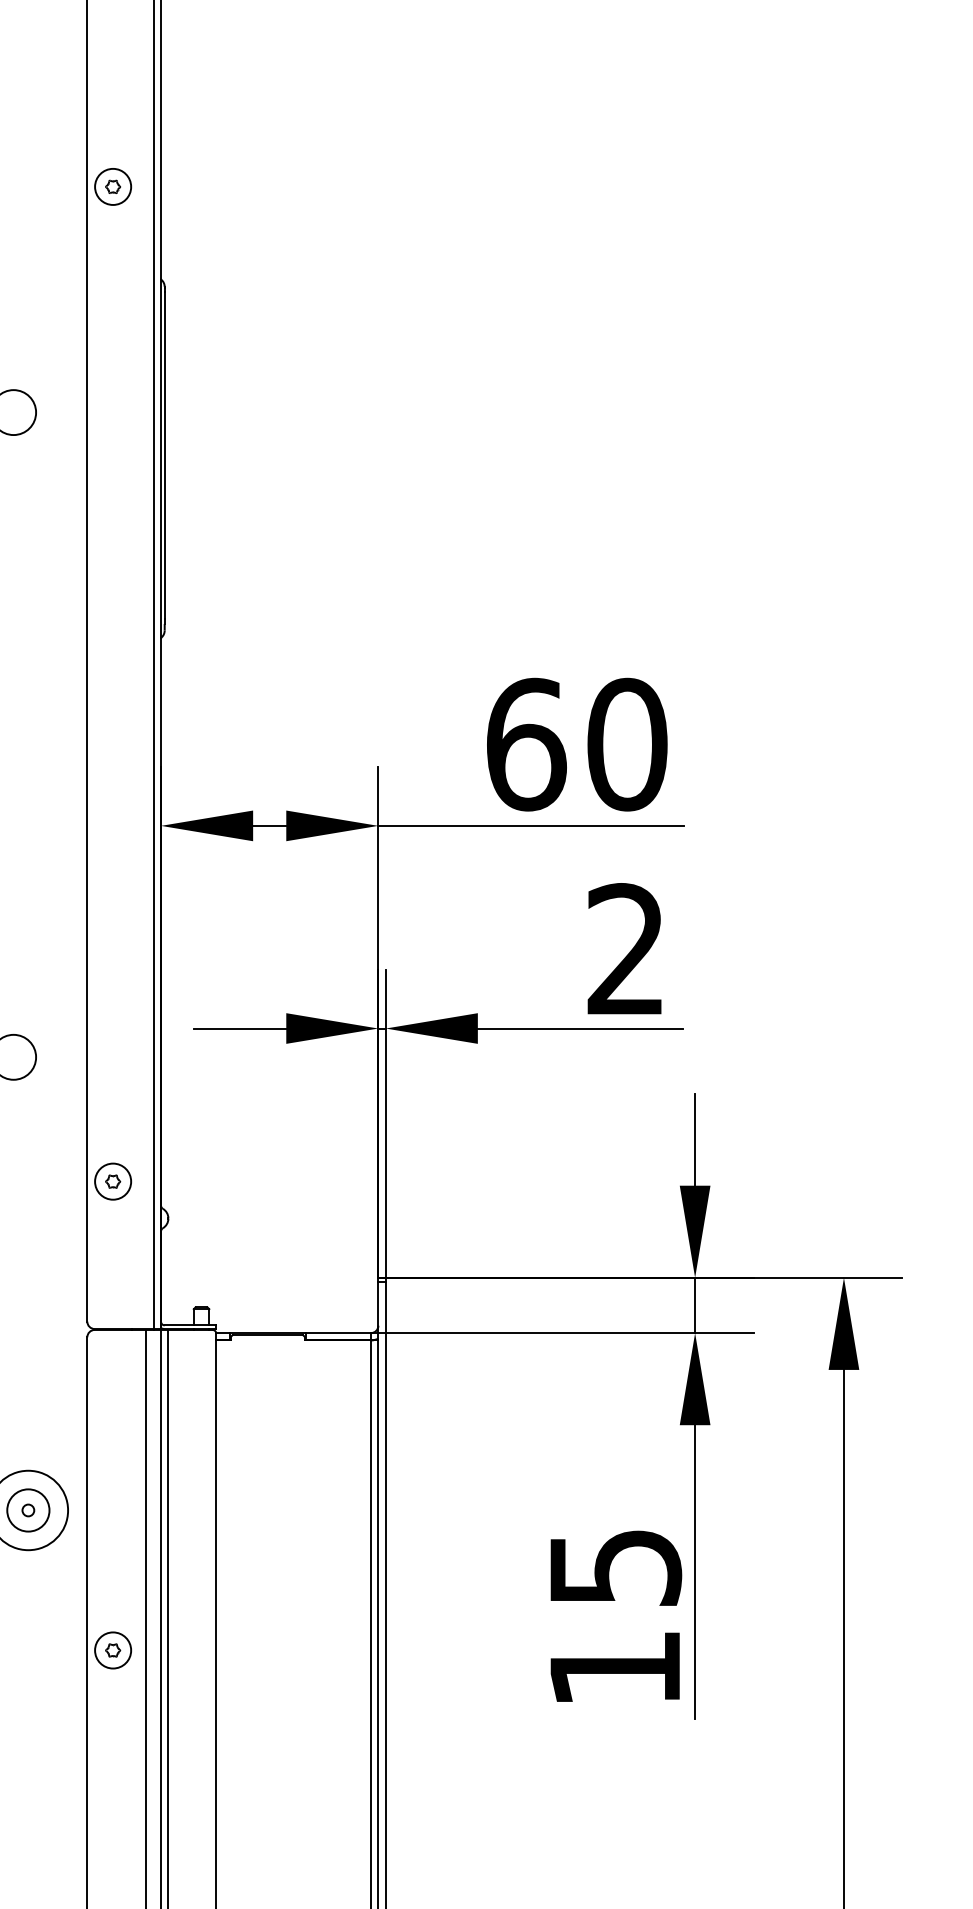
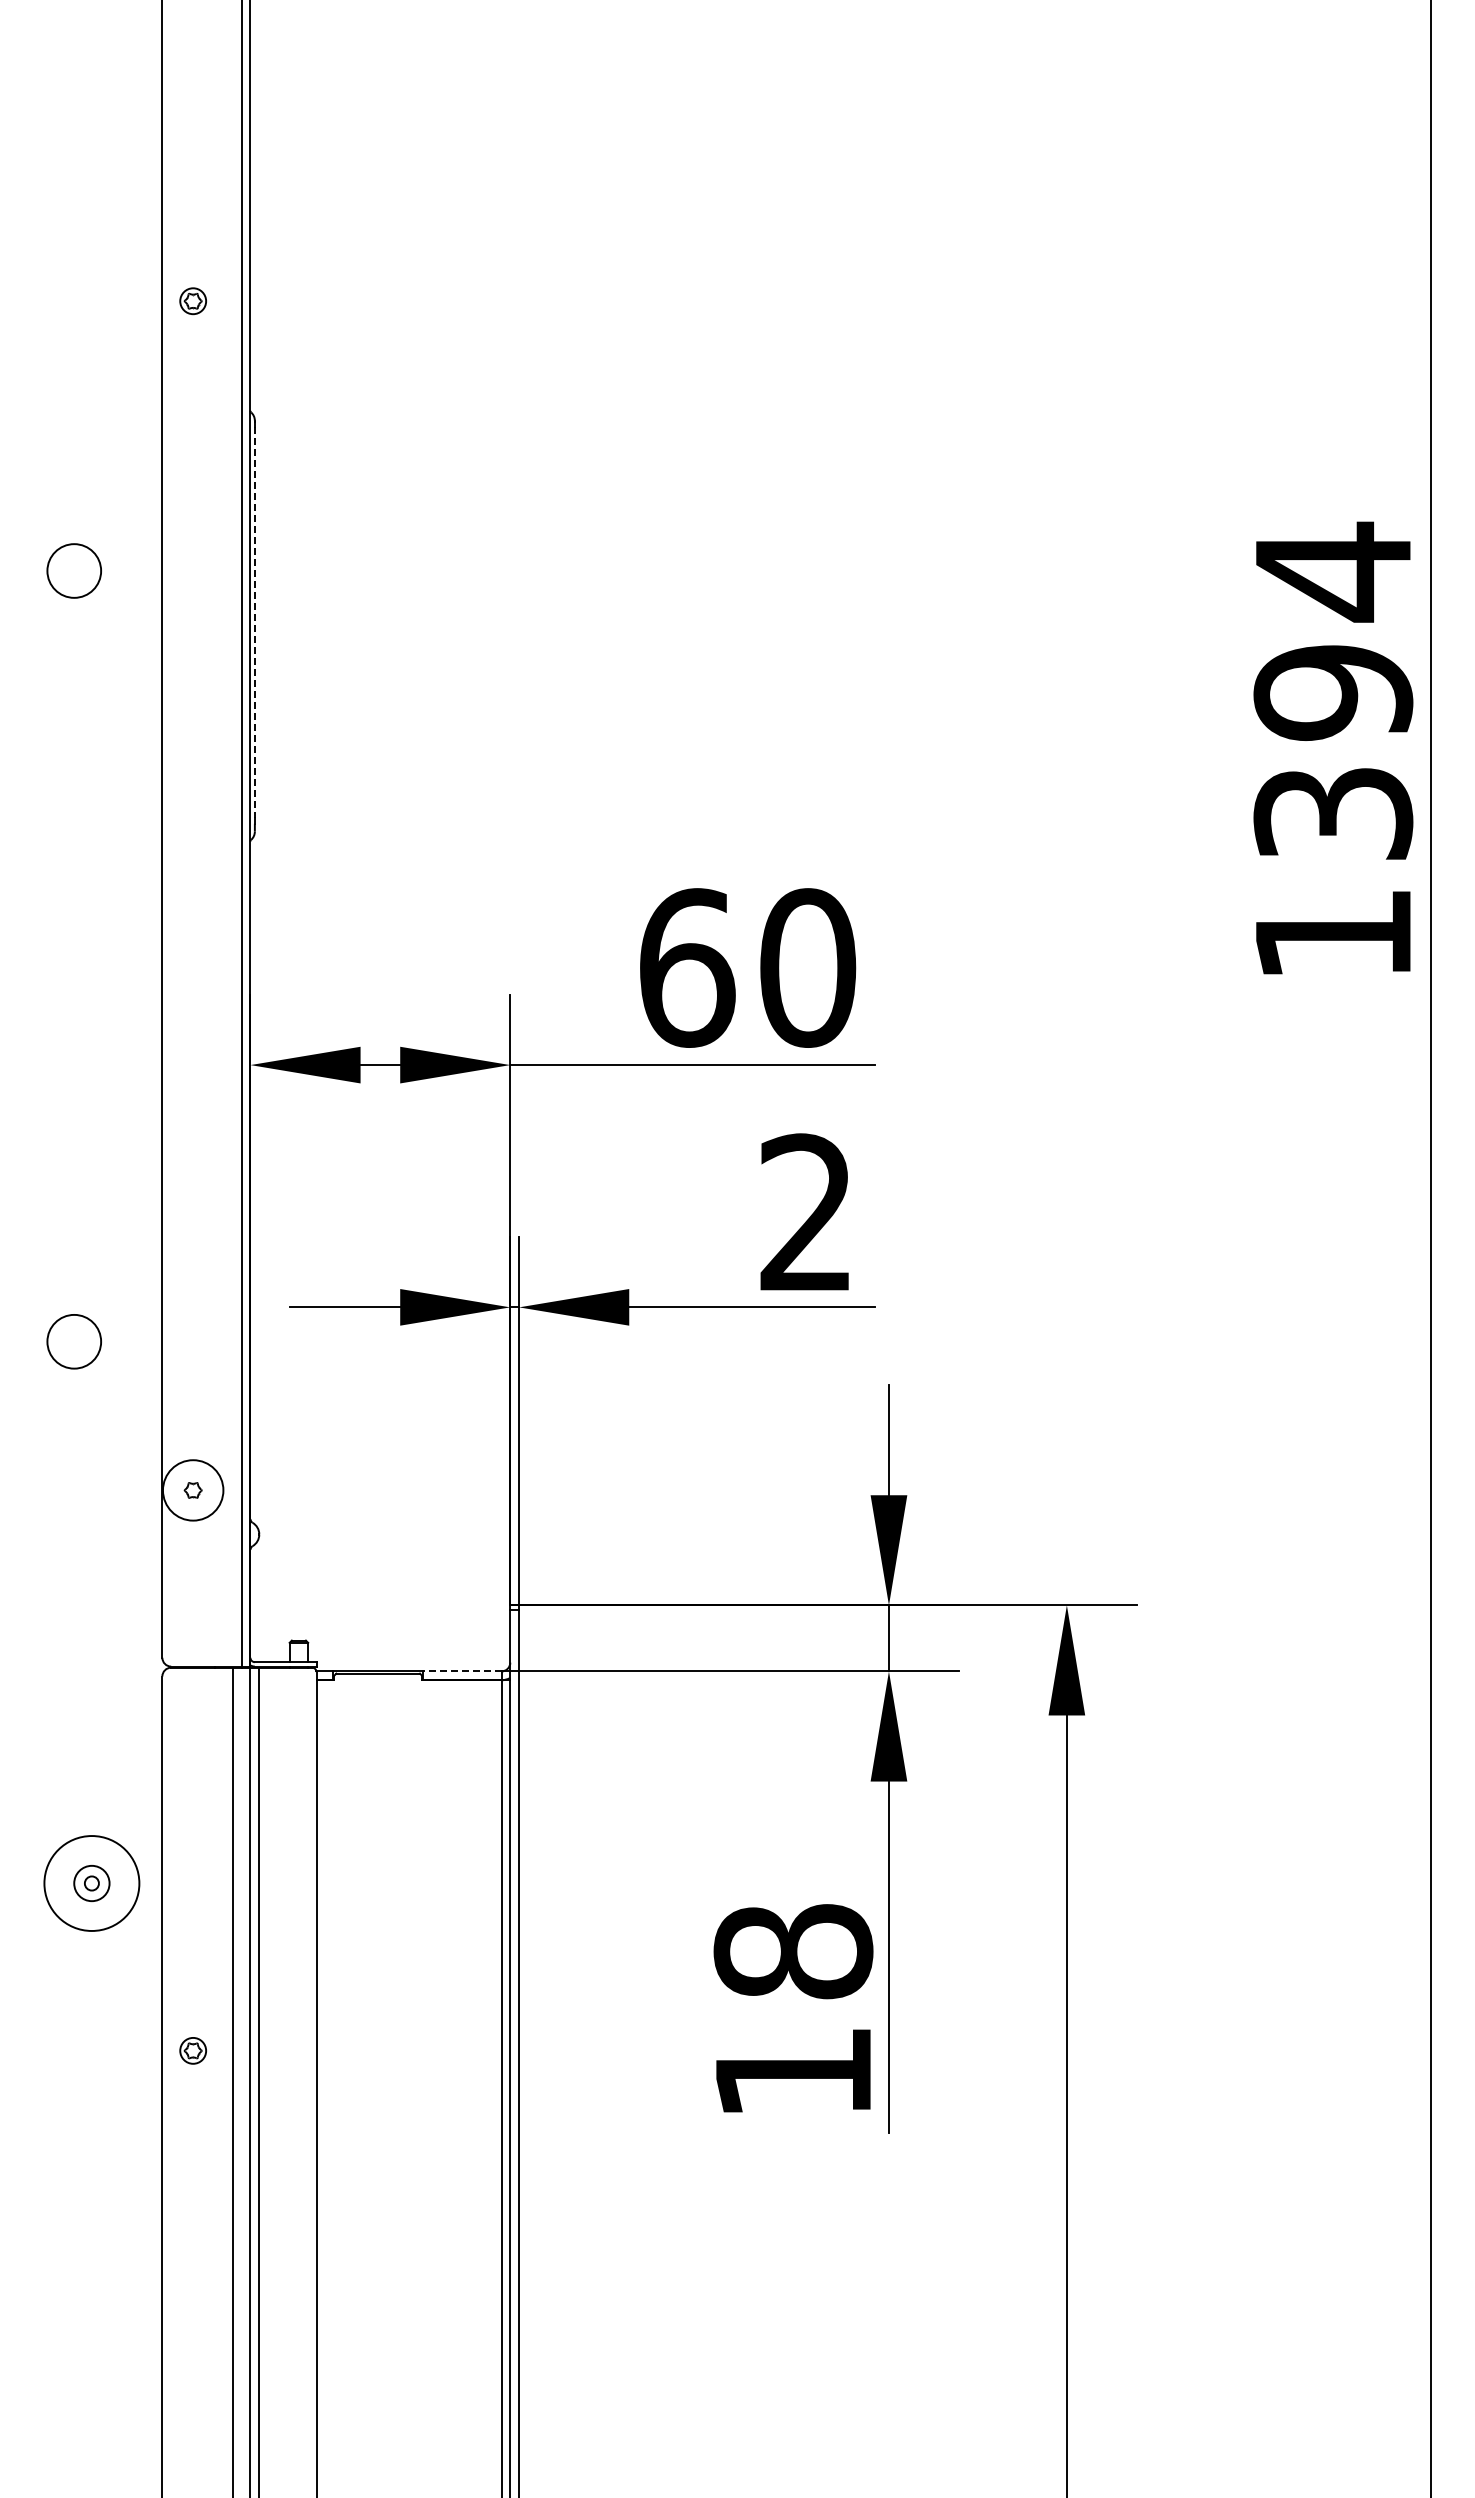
circle: (112, 186) -> (192, 300), size x0.6
line: (164, 455) -> (254, 622), solid -> dashed
circle: (112, 1181) -> (192, 1490), size x1.4
line: (337, 1333) -> (461, 1671), solid -> dashed
circle: (28, 1510) -> (91, 1883), size x0.7
text: (615, 1567) -> (793, 1951), 15 -> 18
circle: (112, 1650) -> (192, 2050), size x0.6

